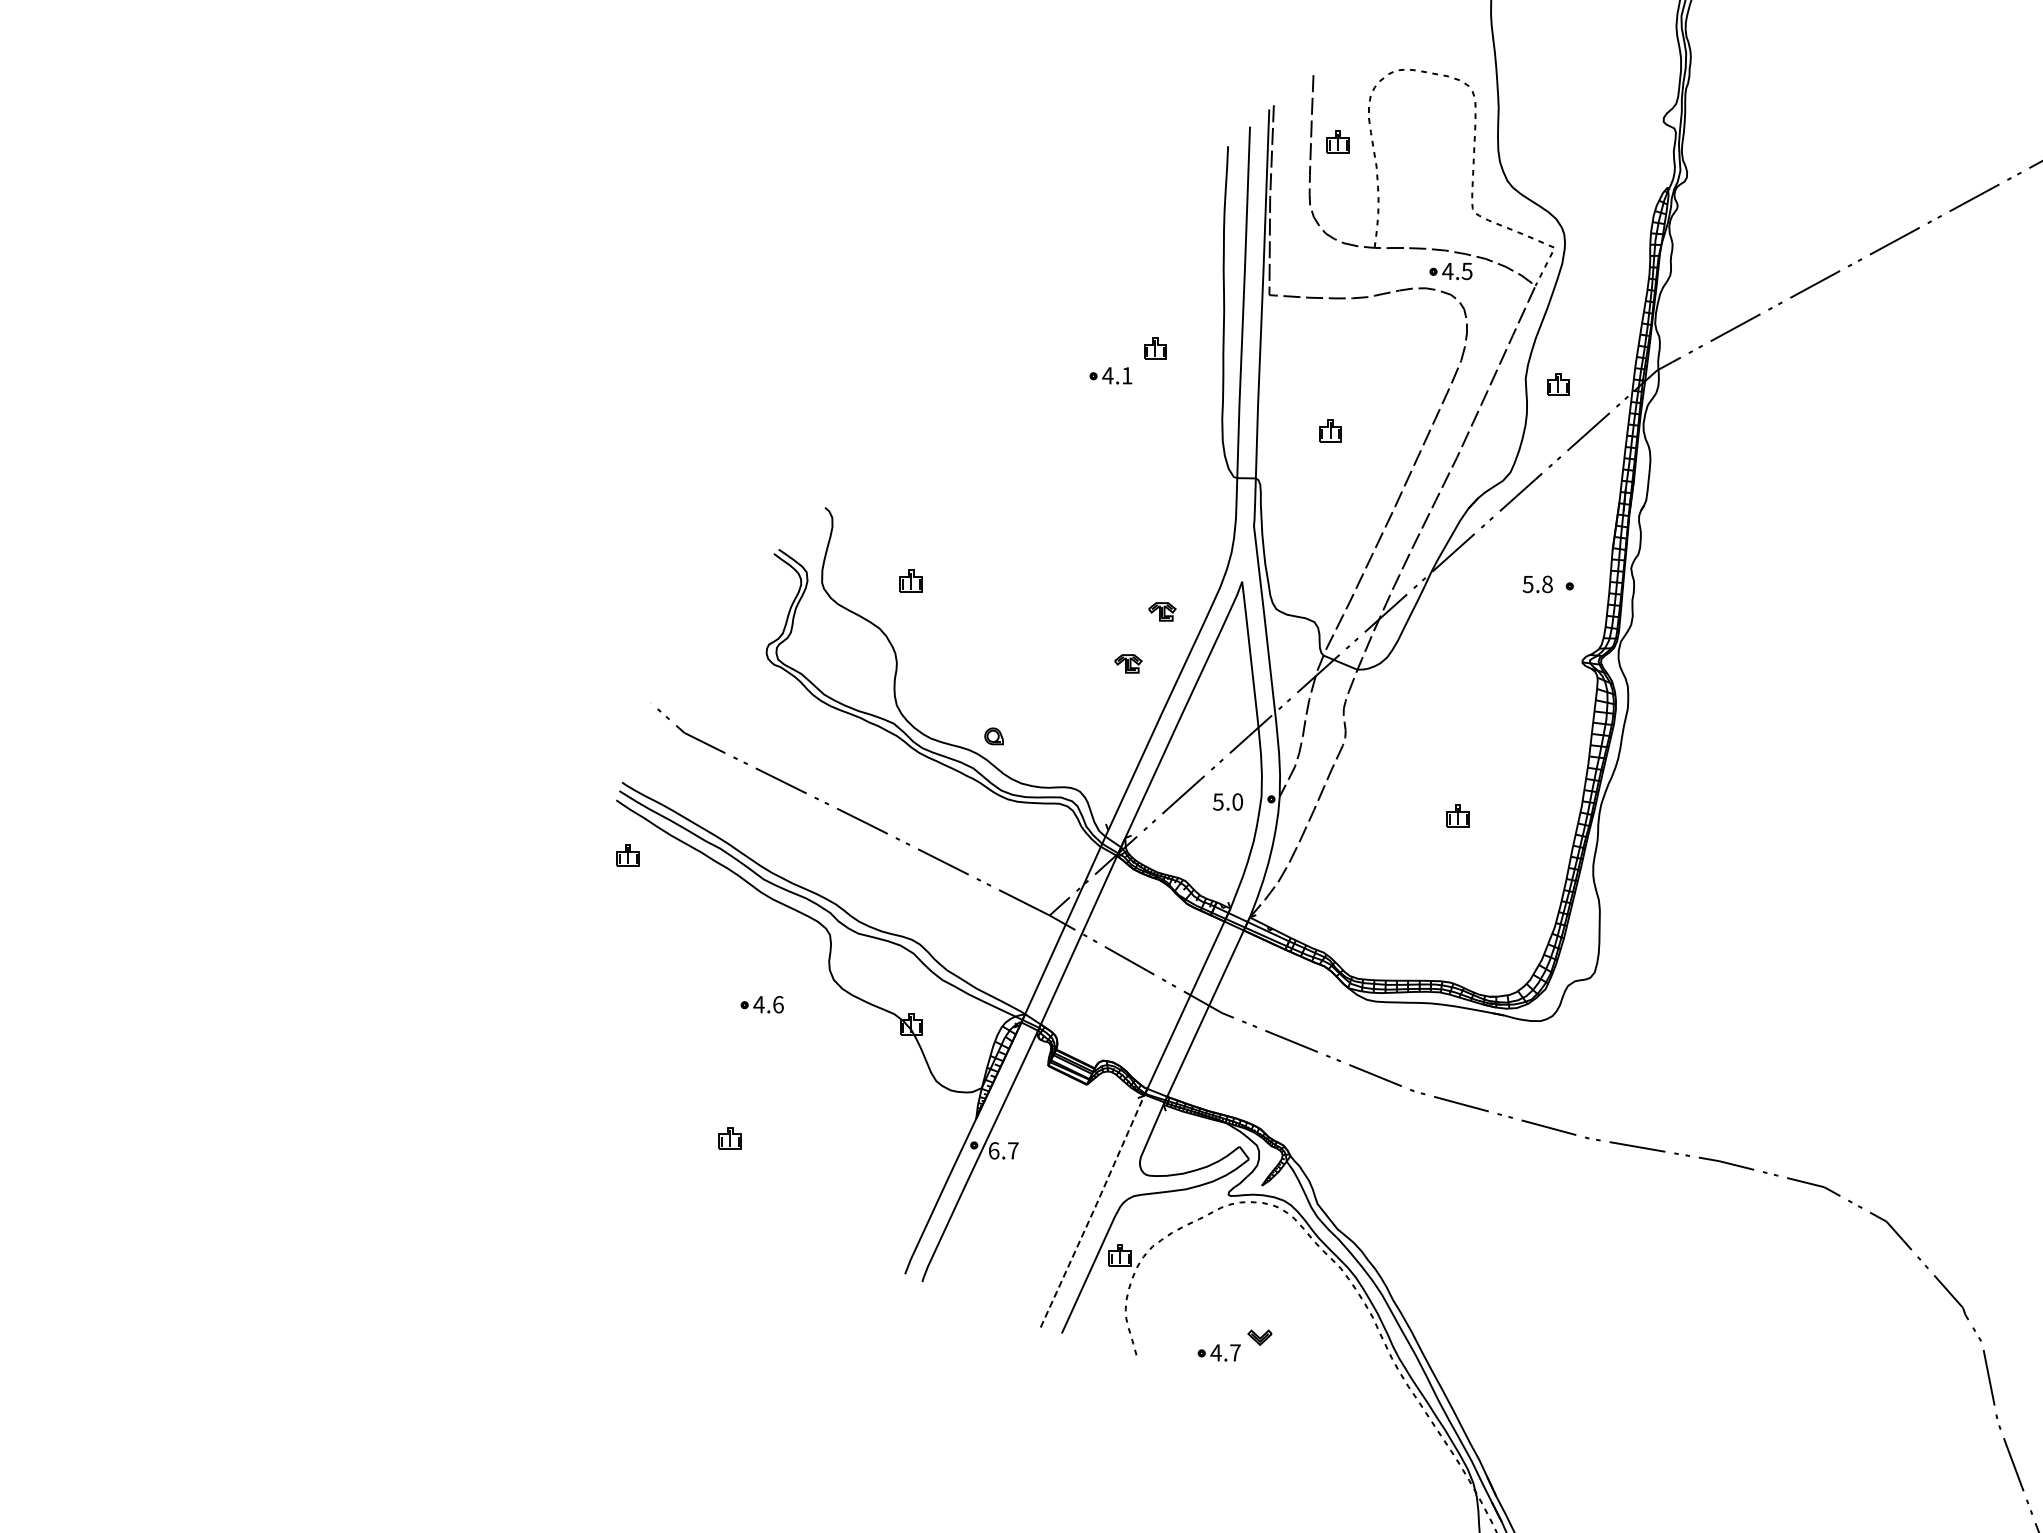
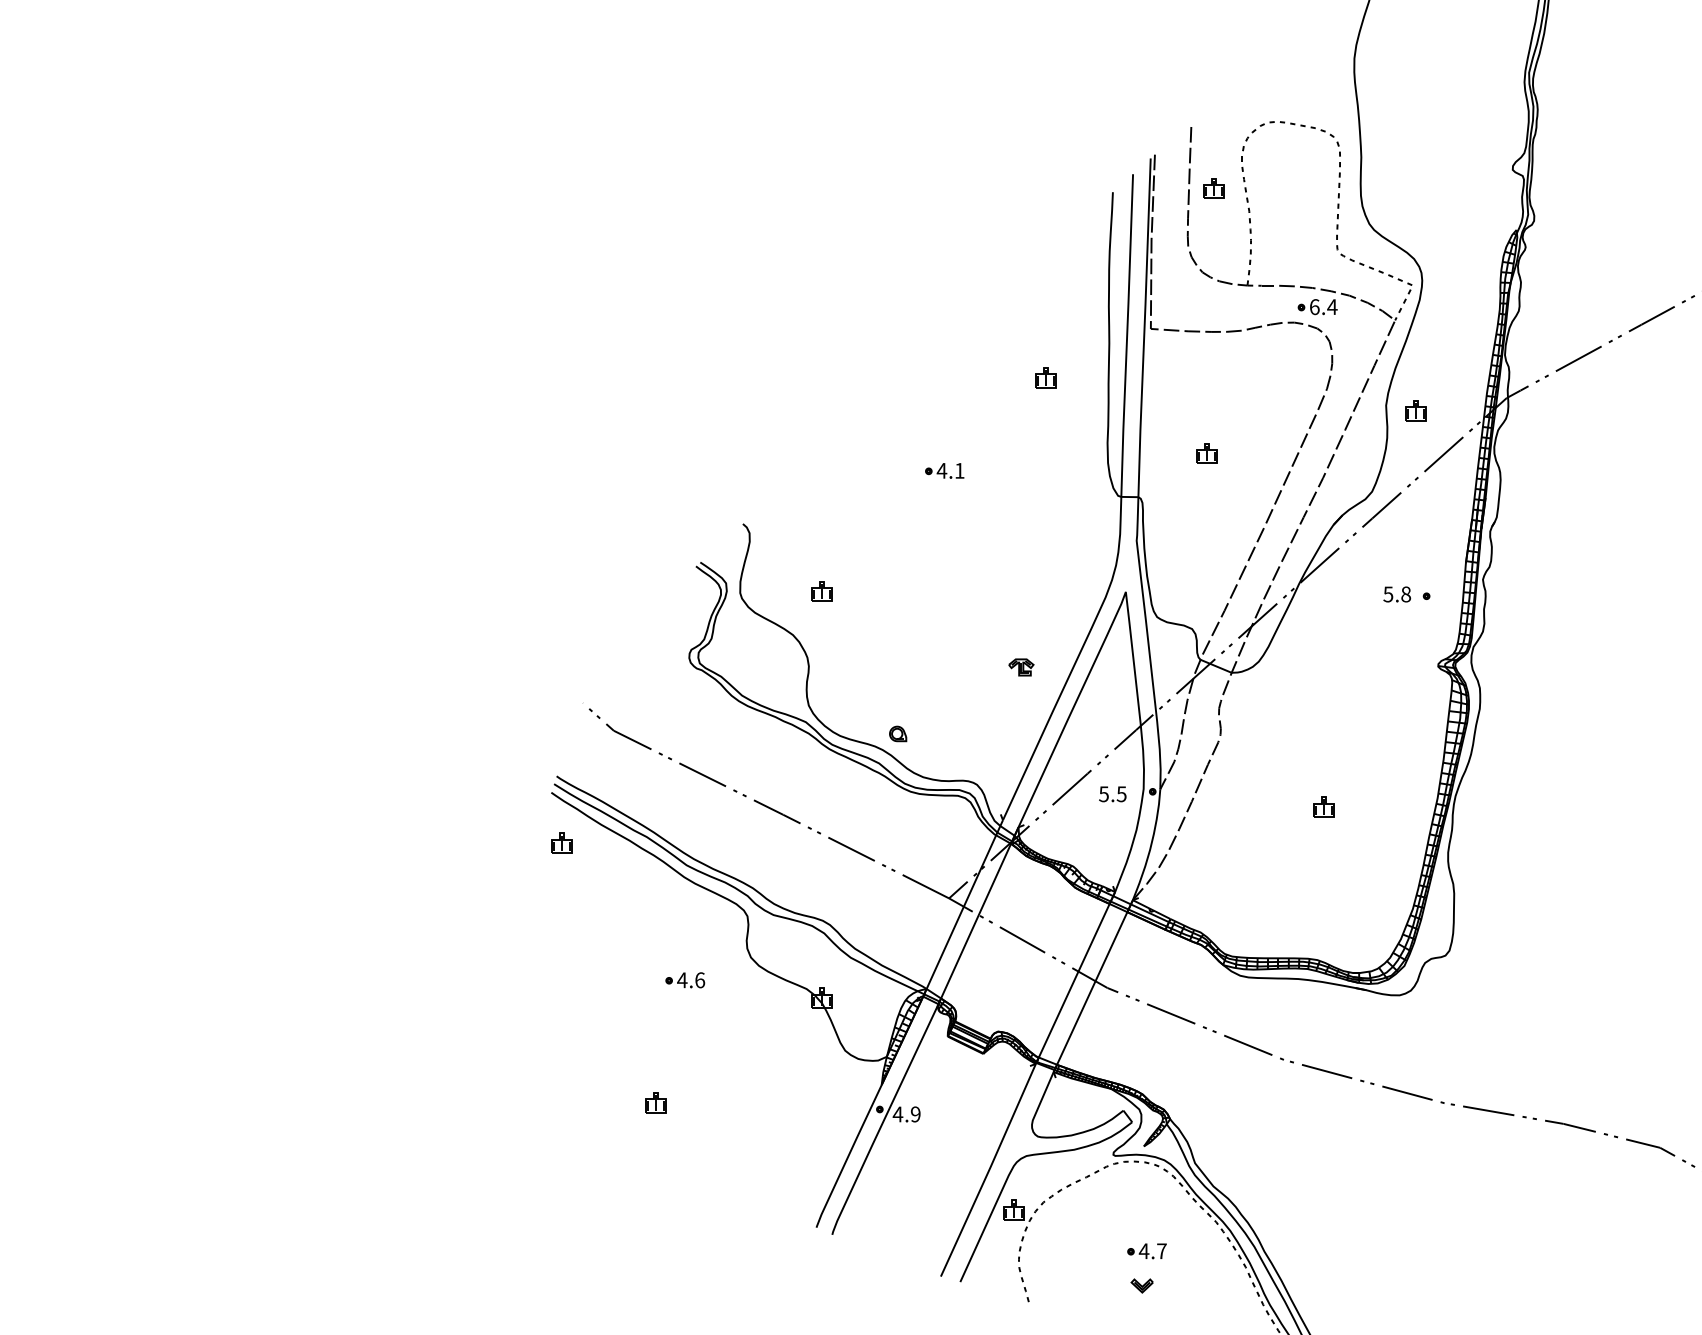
text: (1457, 271) -> (1323, 307), 4.5 -> 6.4
part: (1110, 375) -> (944, 470), moved
part: (1162, 611) -> (1052, 619), removed
text: (1237, 801) -> (1121, 793), 5.0 -> 5.5
text: (1003, 1150) -> (906, 1114), 6.7 -> 4.9
line: (1093, 1211) -> (989, 1170), dashed -> solid
part: (1218, 1352) -> (1146, 1250), moved

